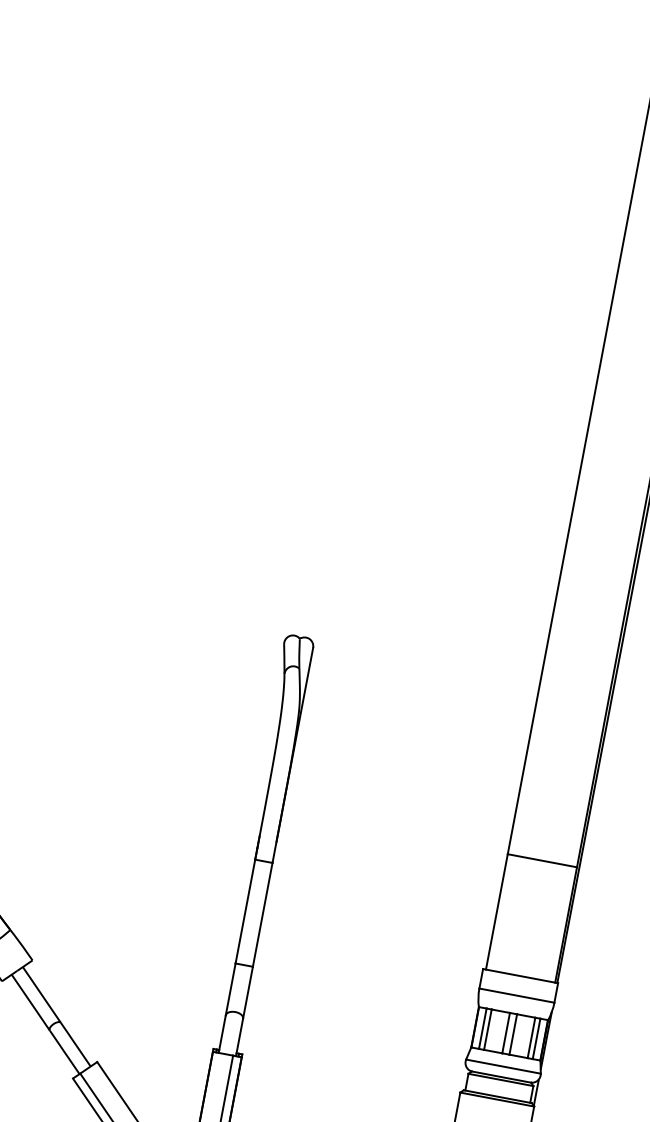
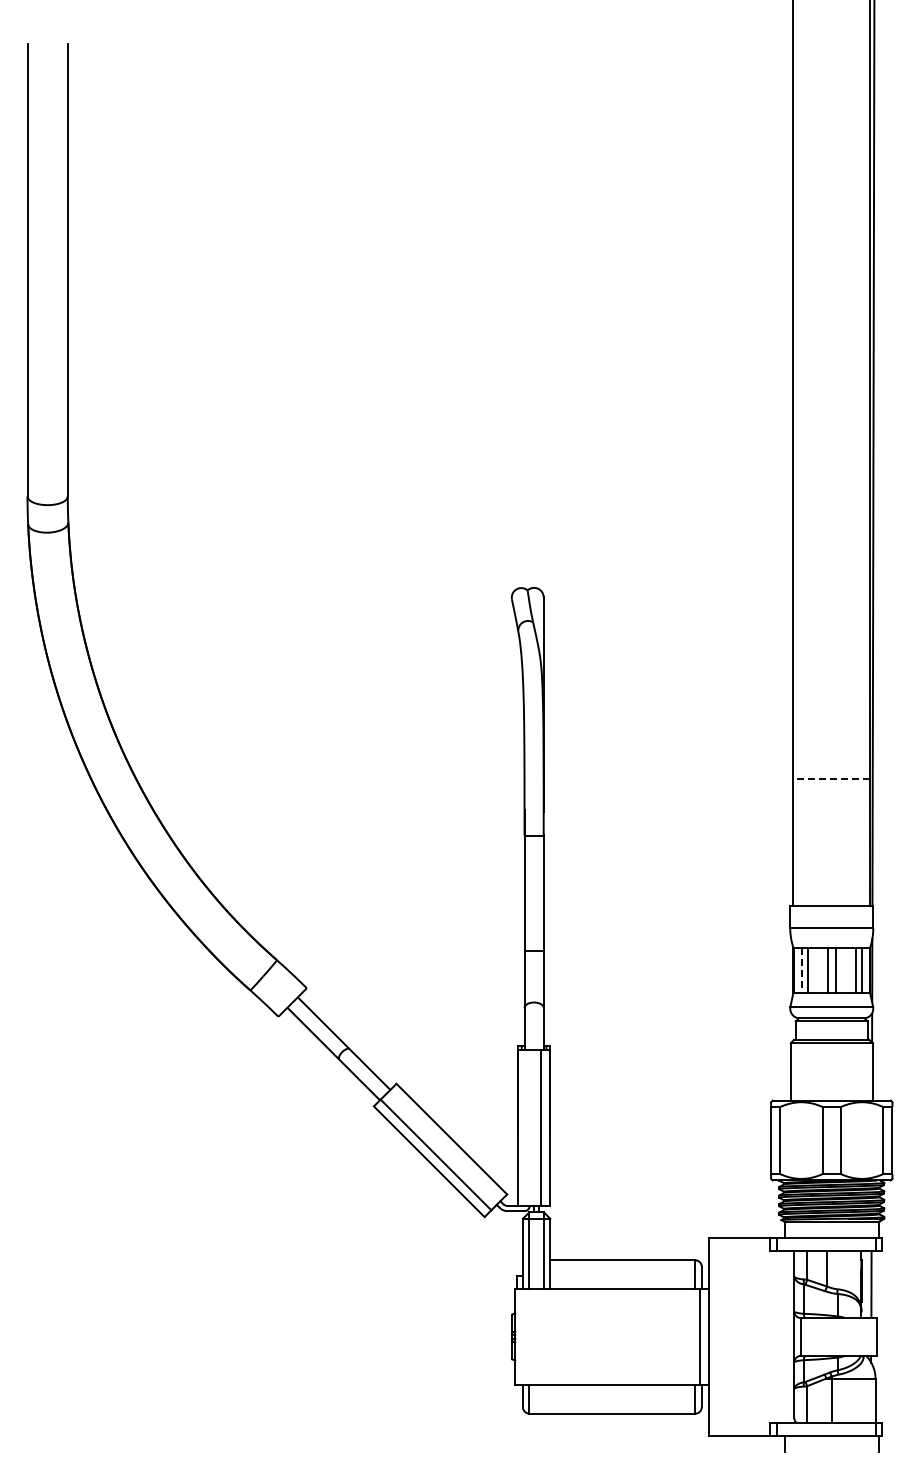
line: (542, 860) -> (831, 778), solid -> dashed
line: (483, 1028) -> (802, 970), solid -> dashed

